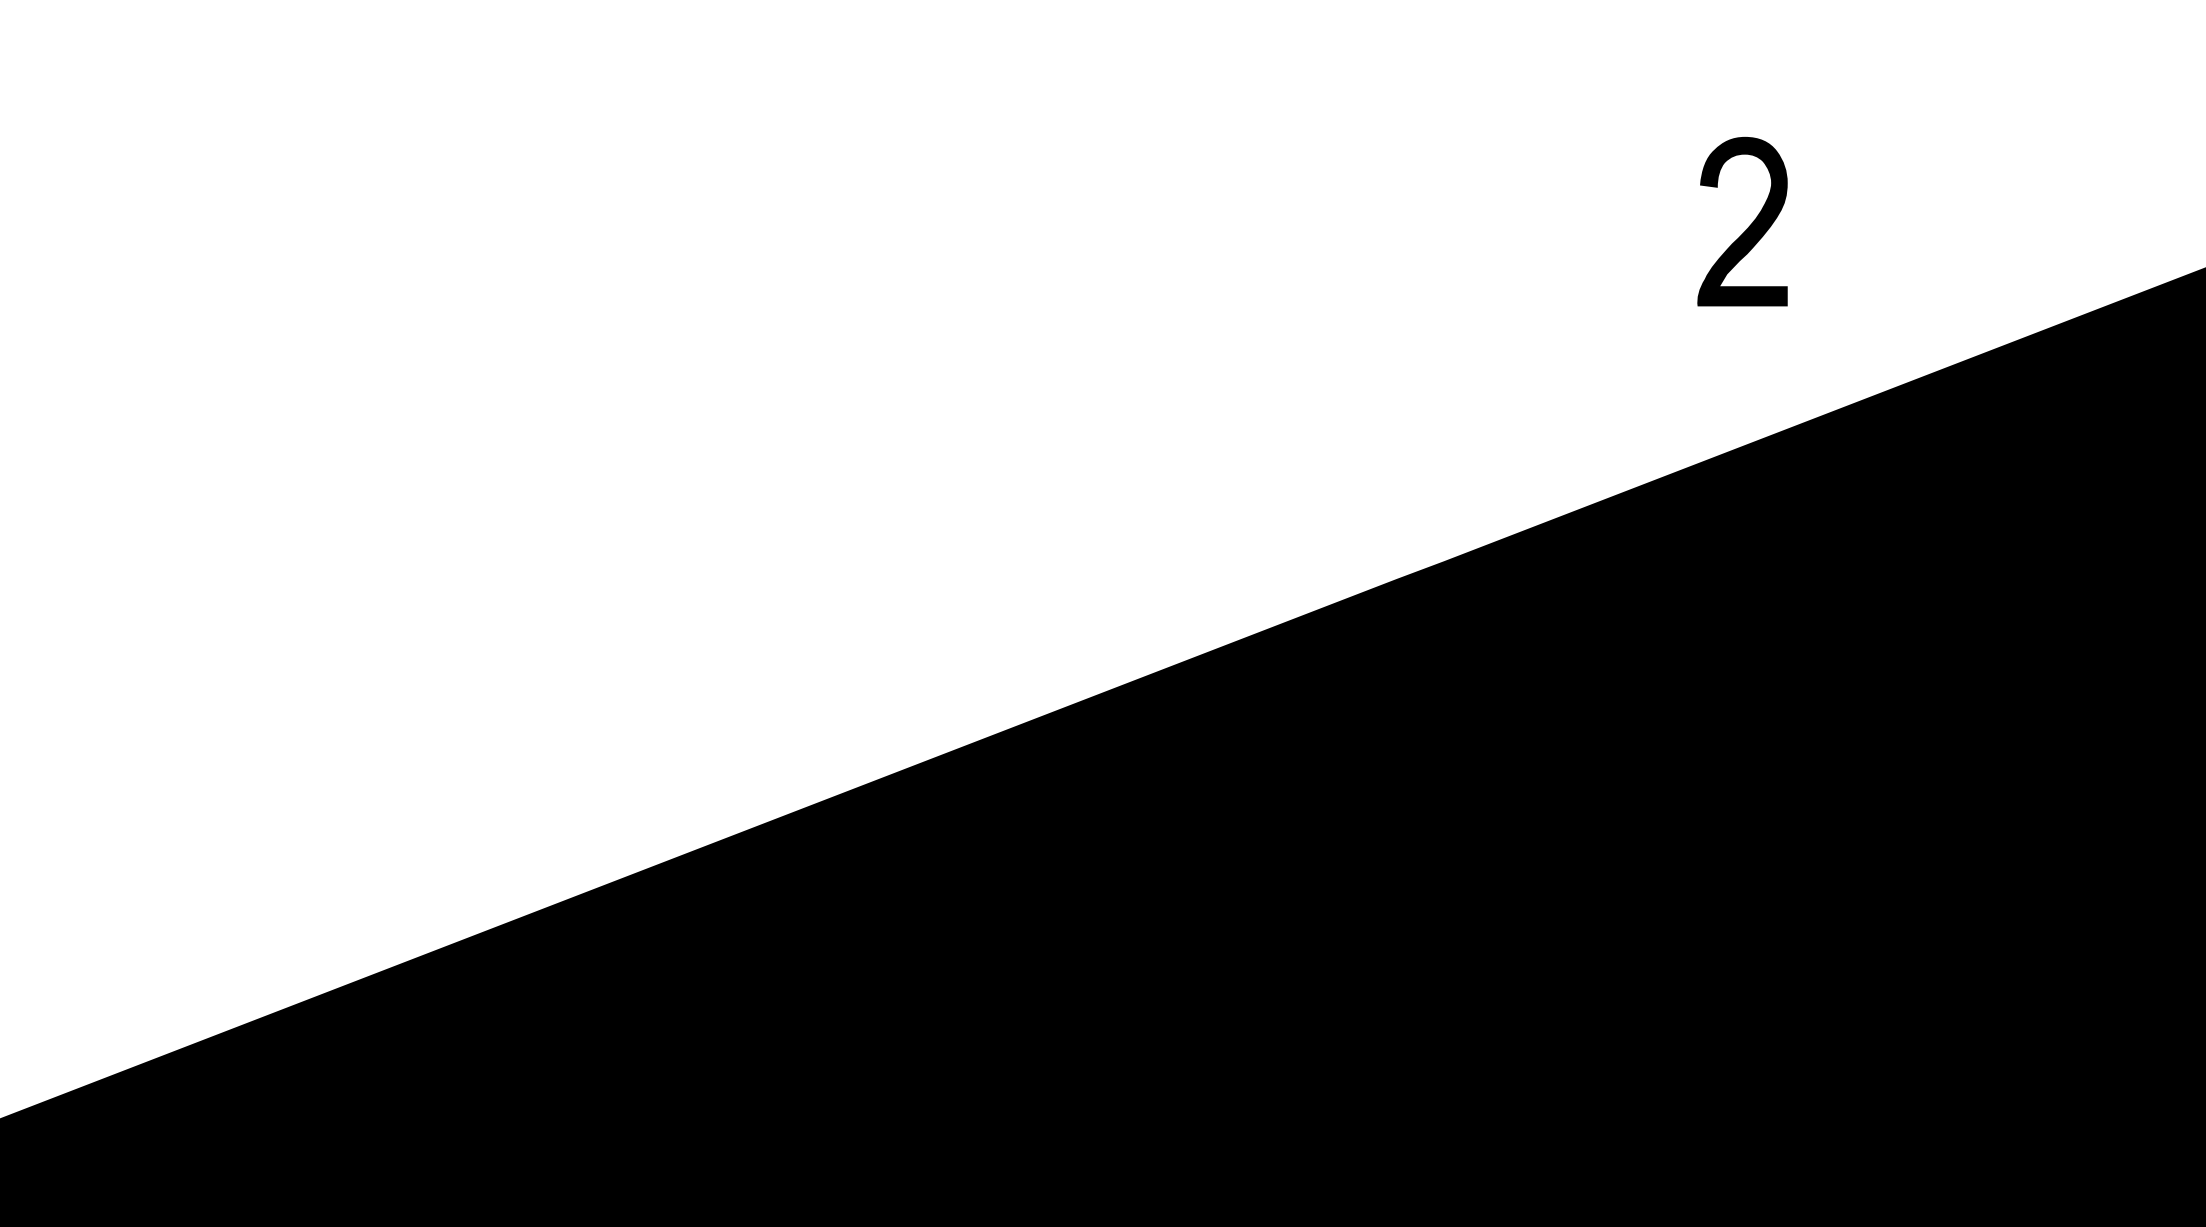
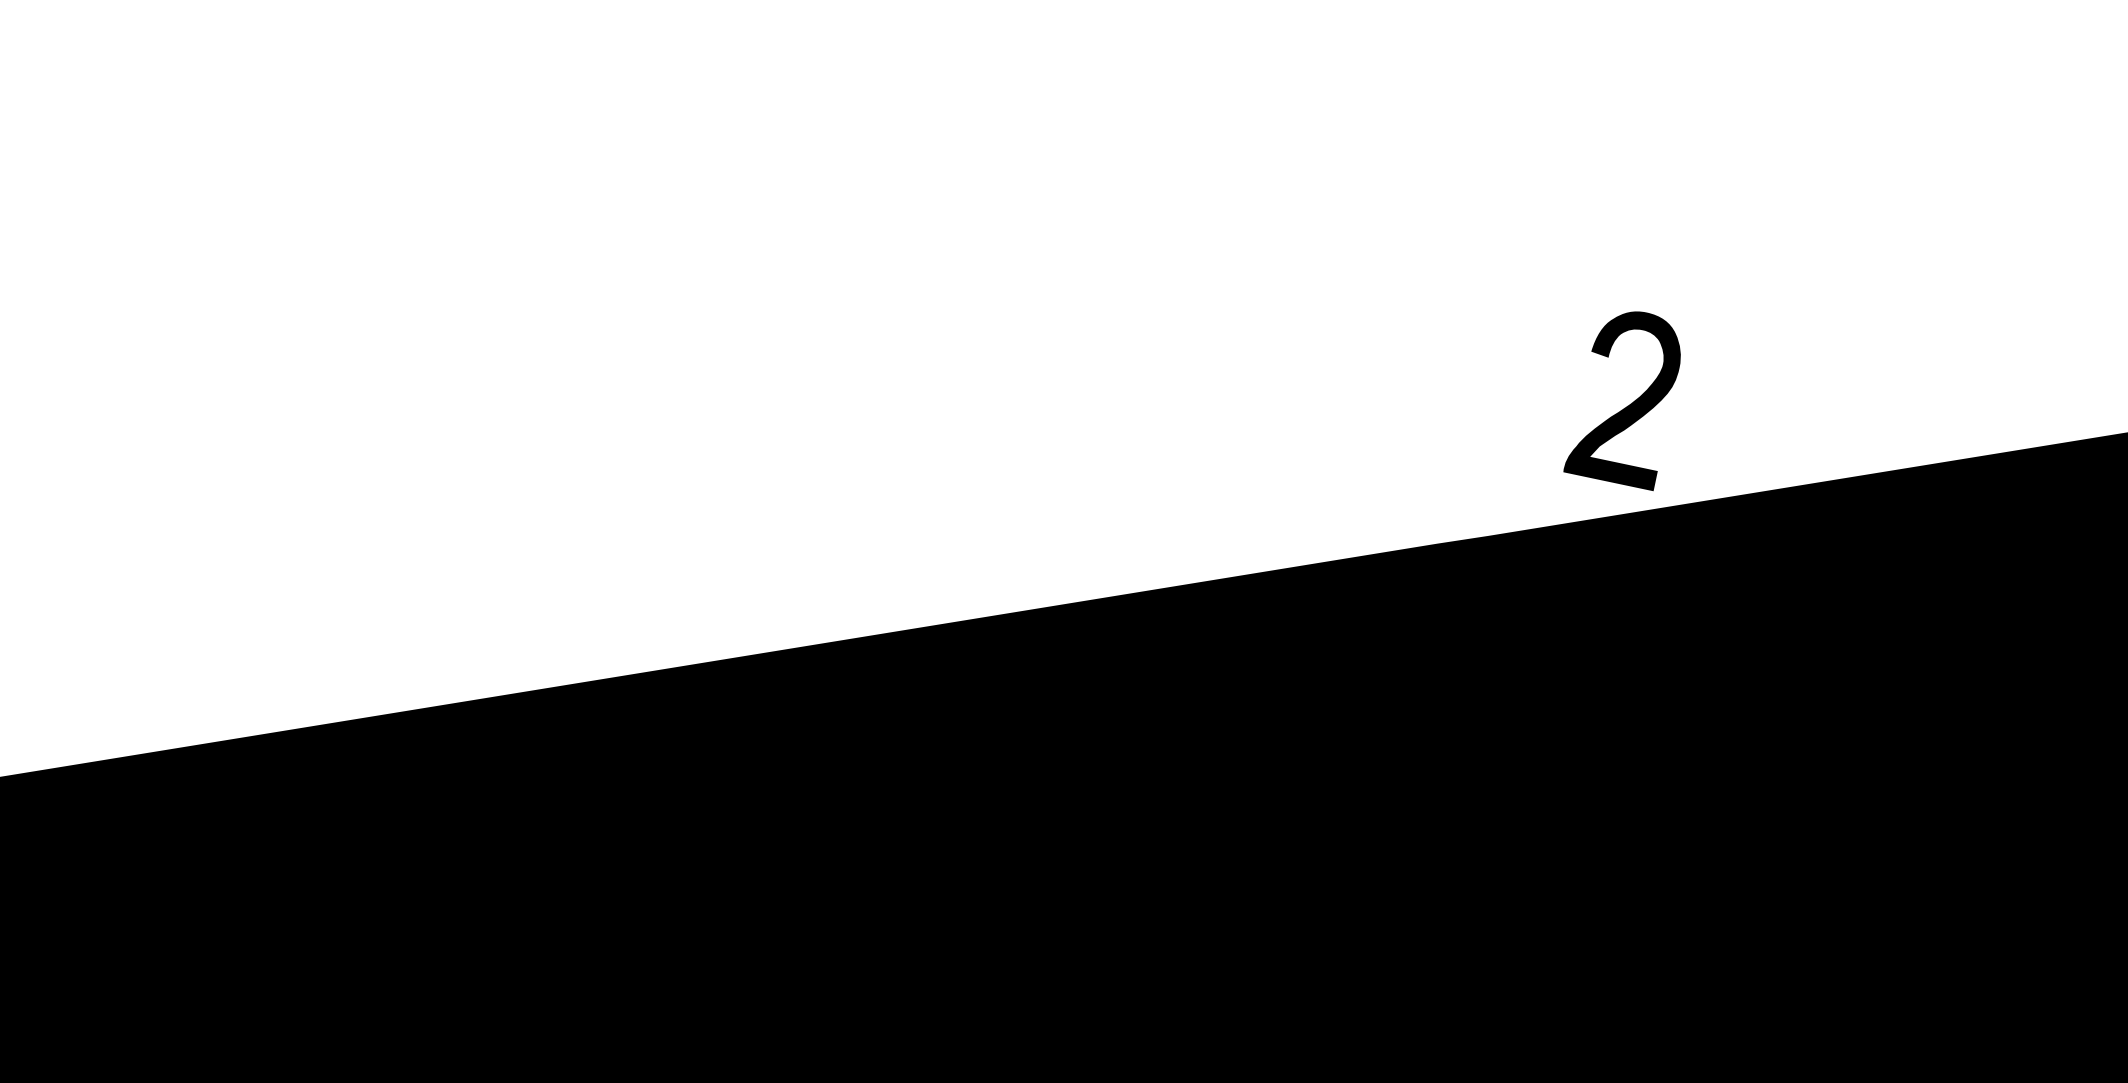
part: (1748, 226) -> (1631, 402), moved

